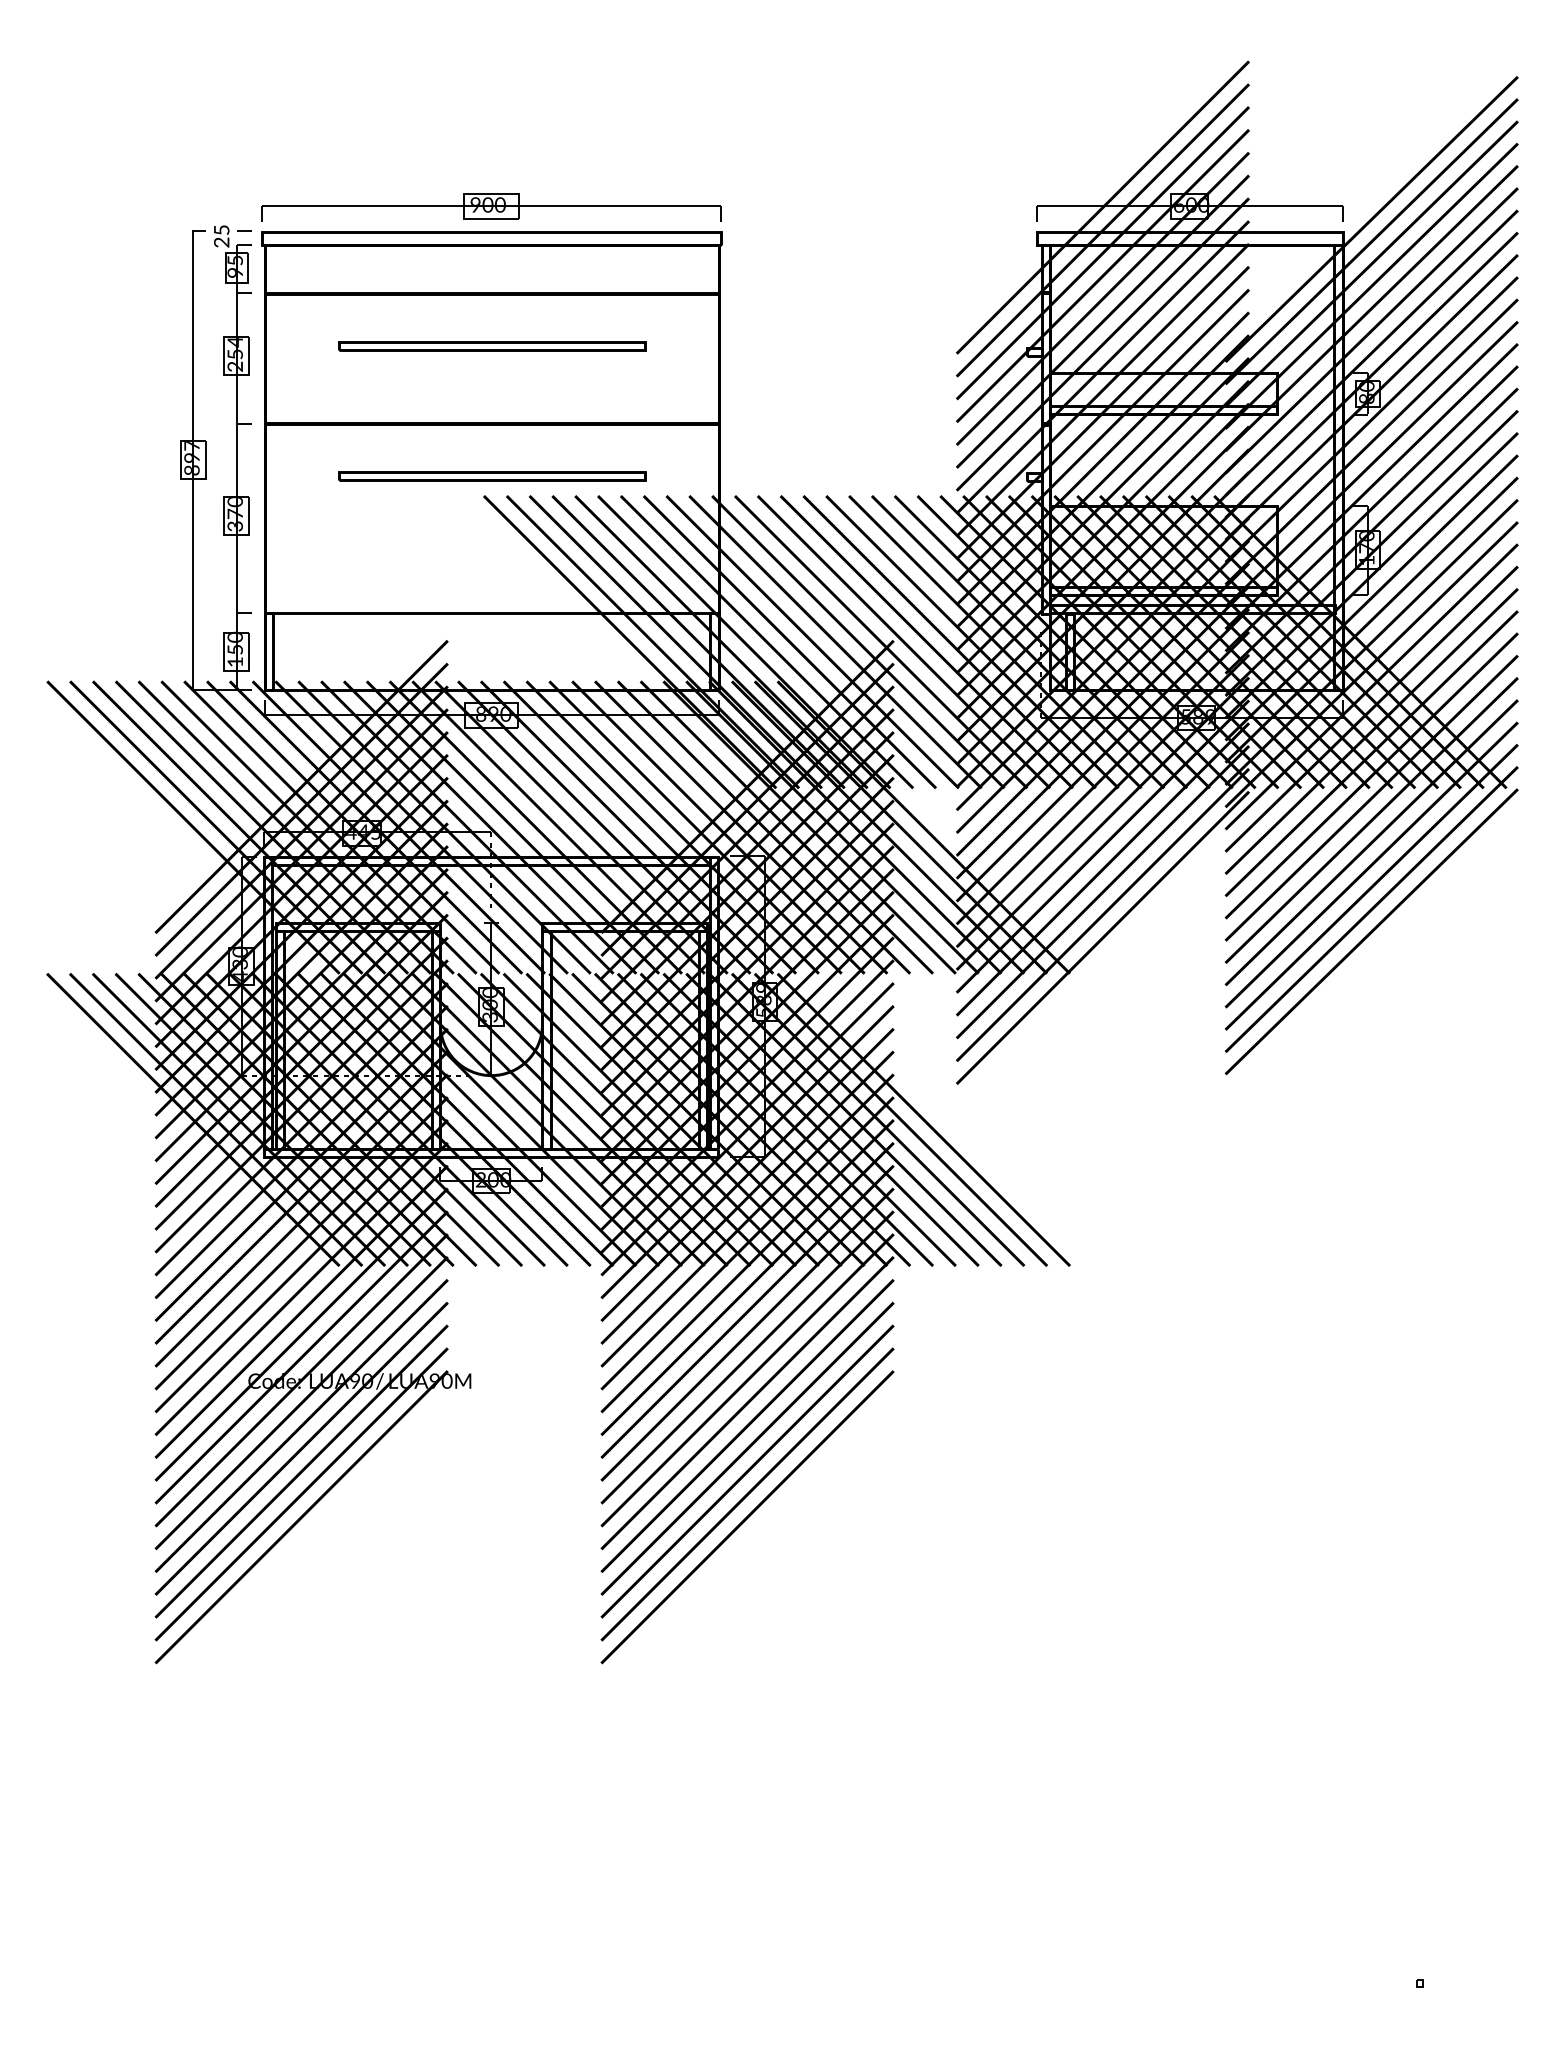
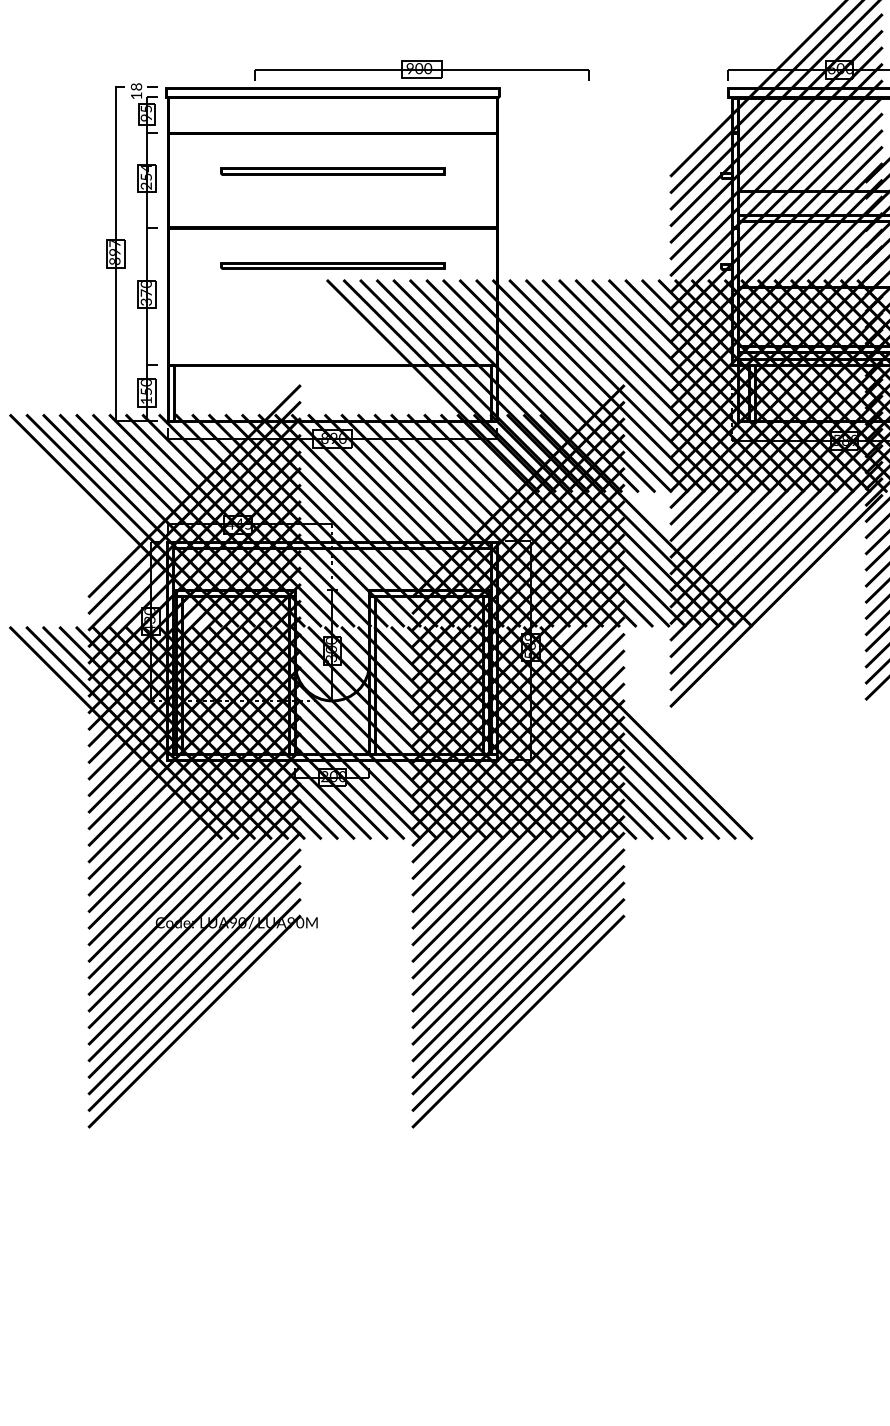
part: (491, 207) -> (421, 70), moved
text: (221, 236) -> (136, 91), 25 -> 18

